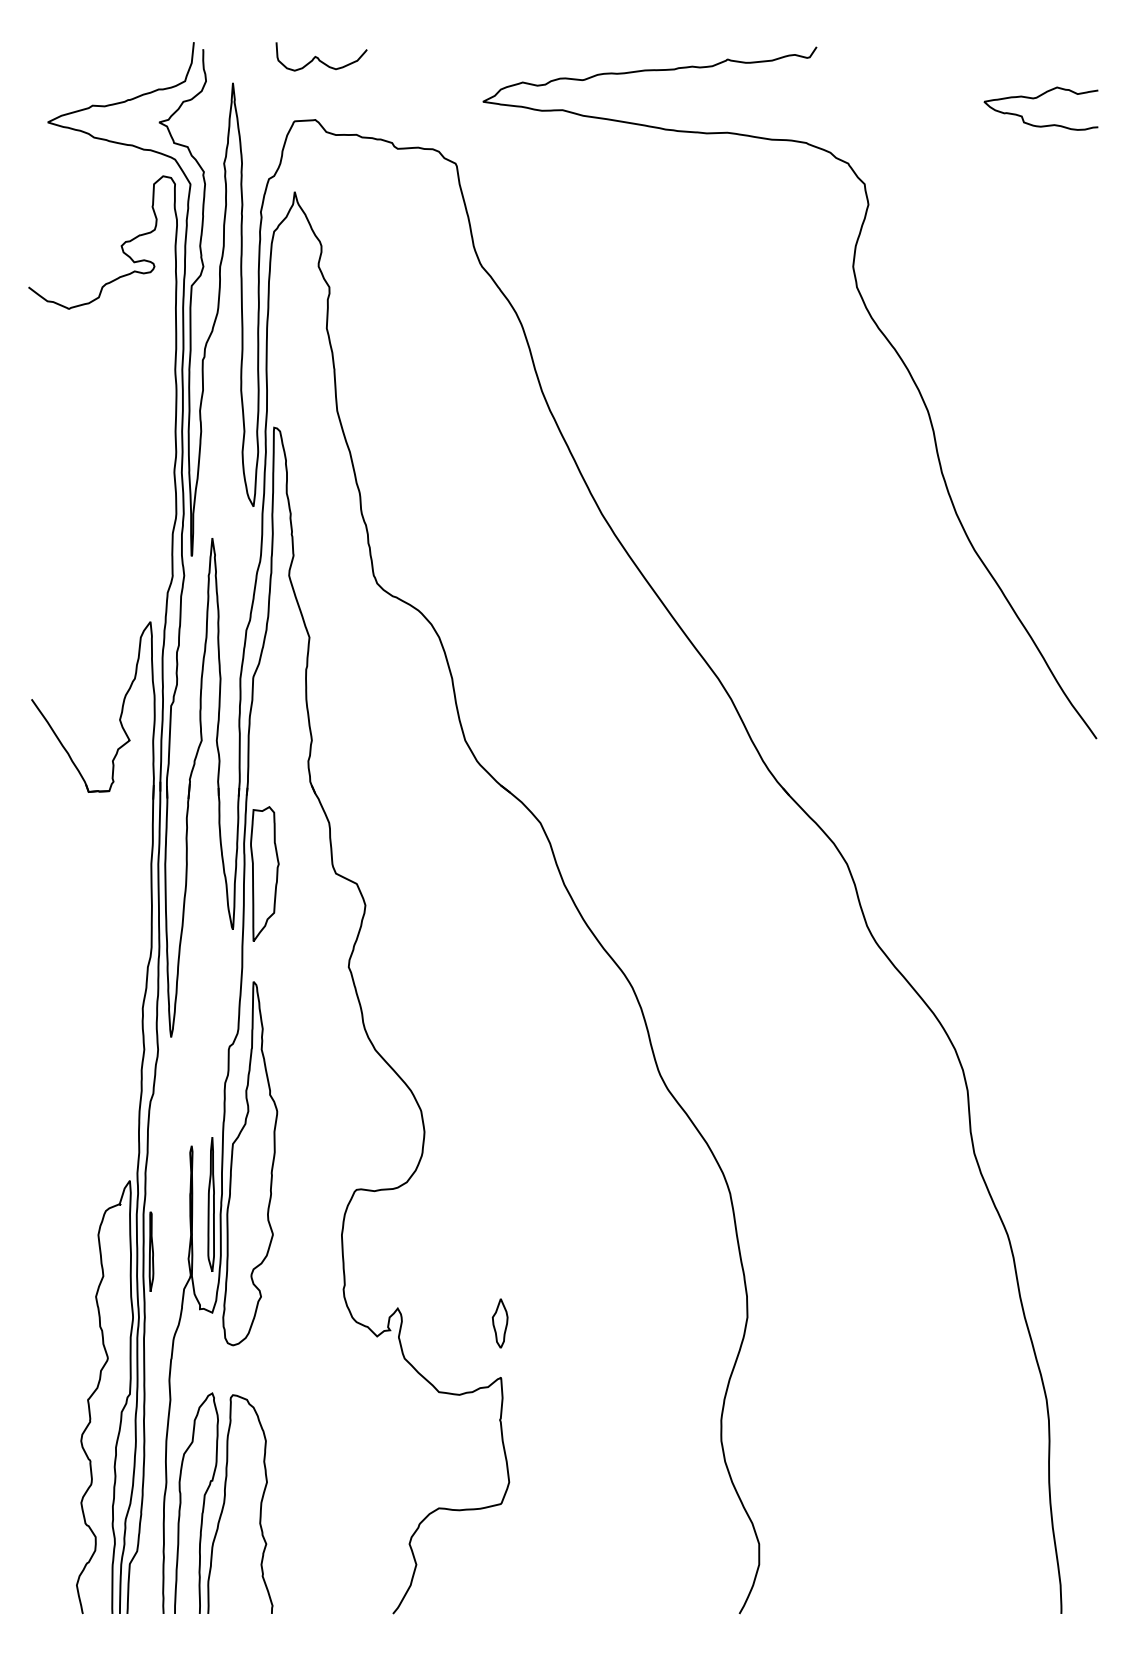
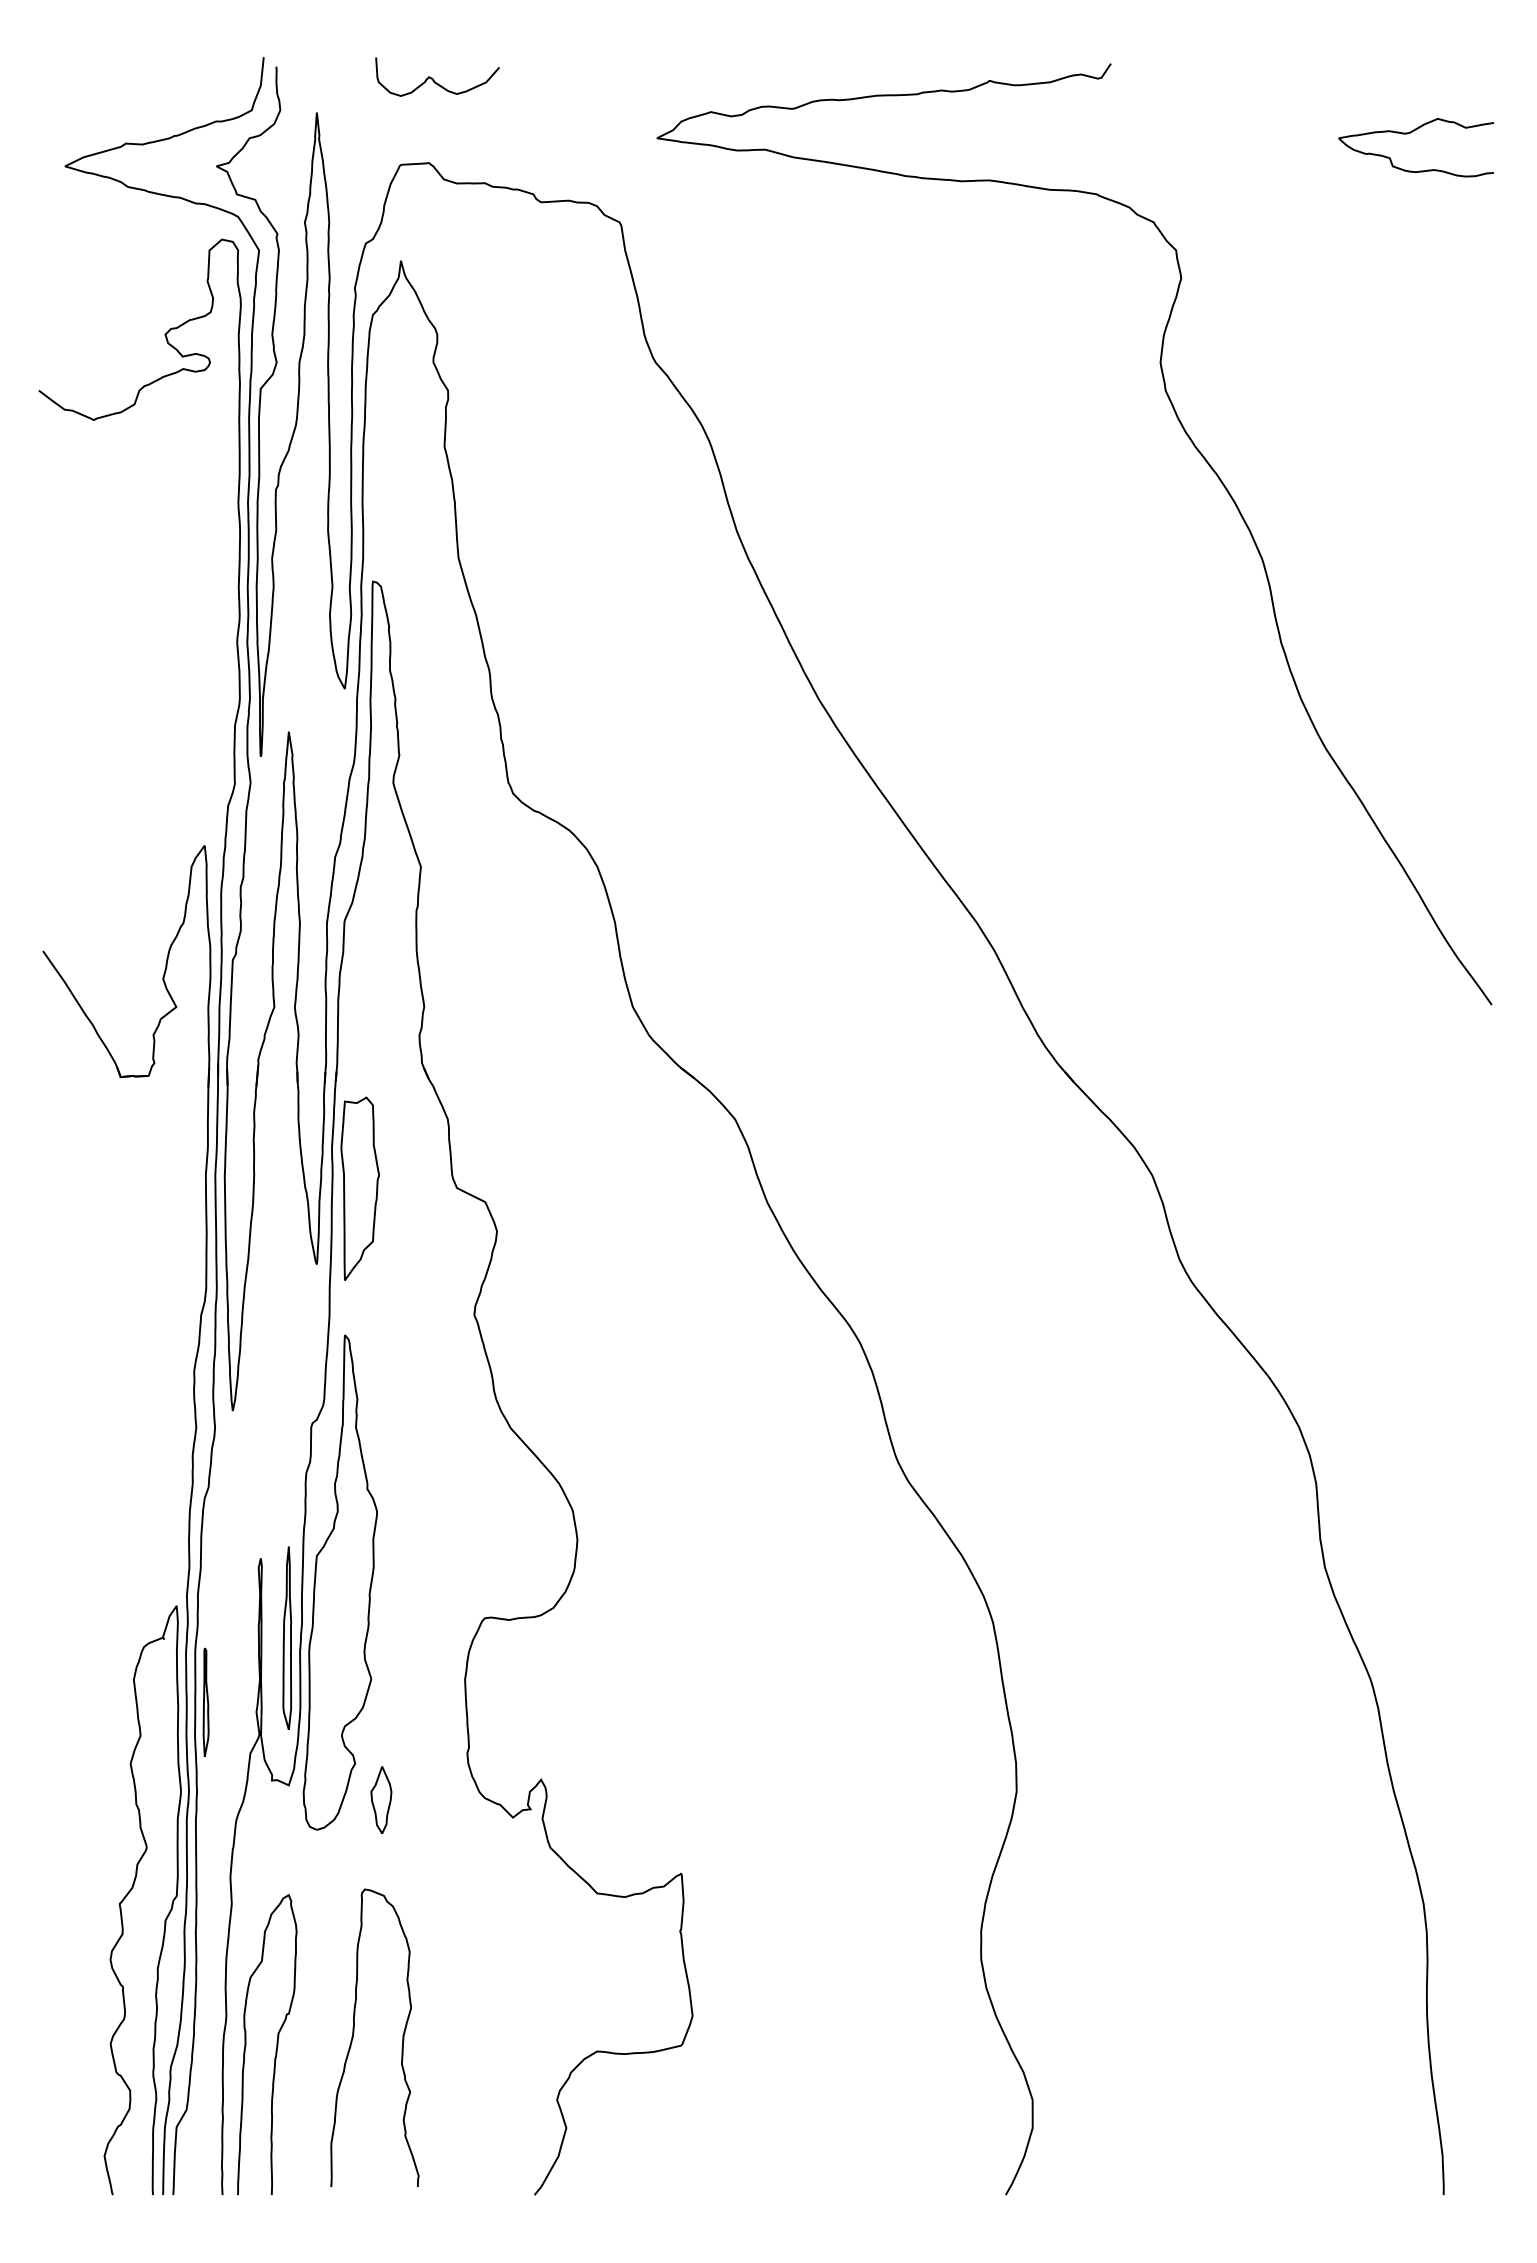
part: (500, 1323) -> (381, 1799), moved
curve: (225, 1501) -> (354, 2033), moved

